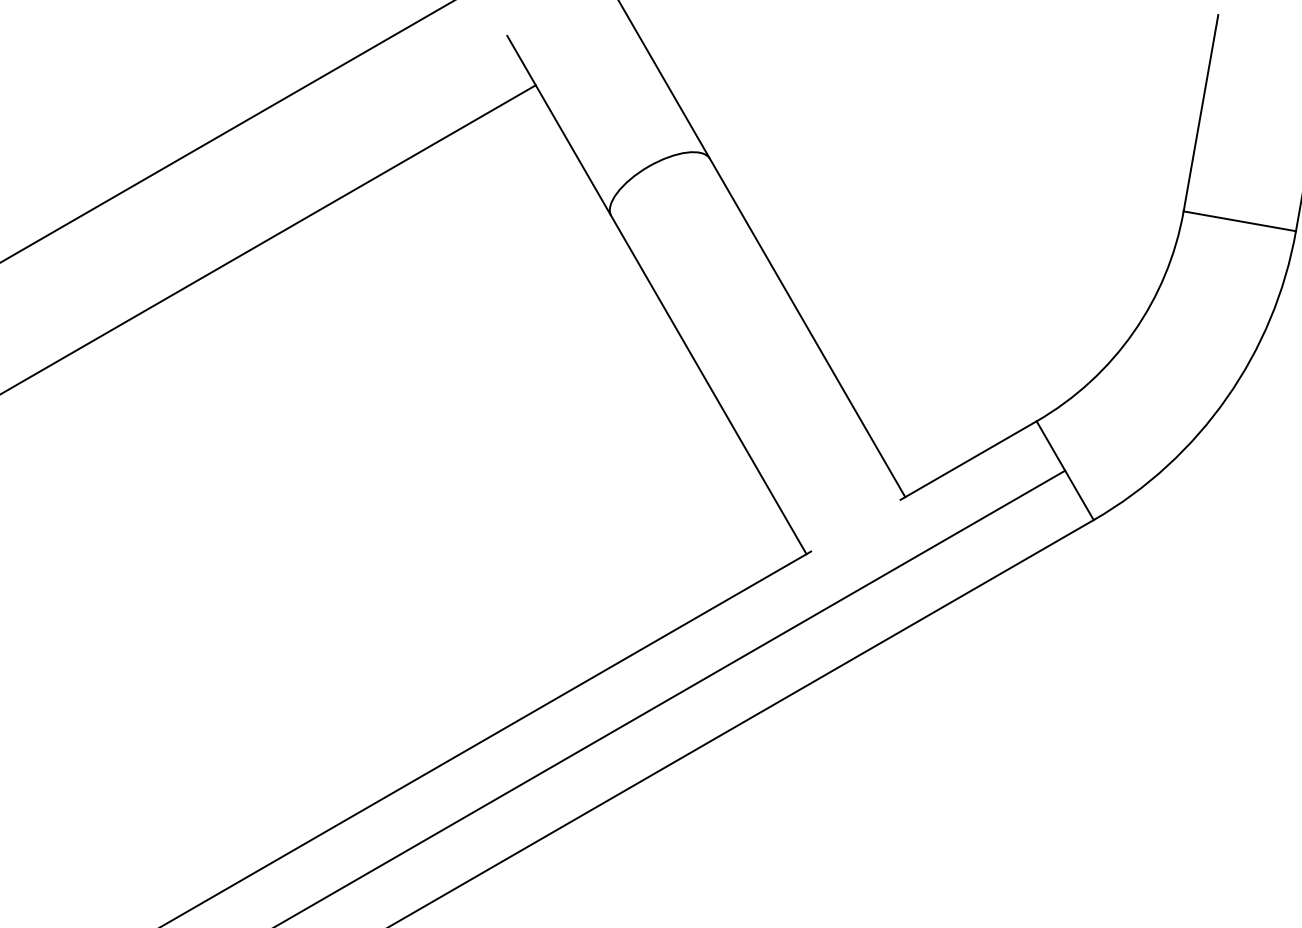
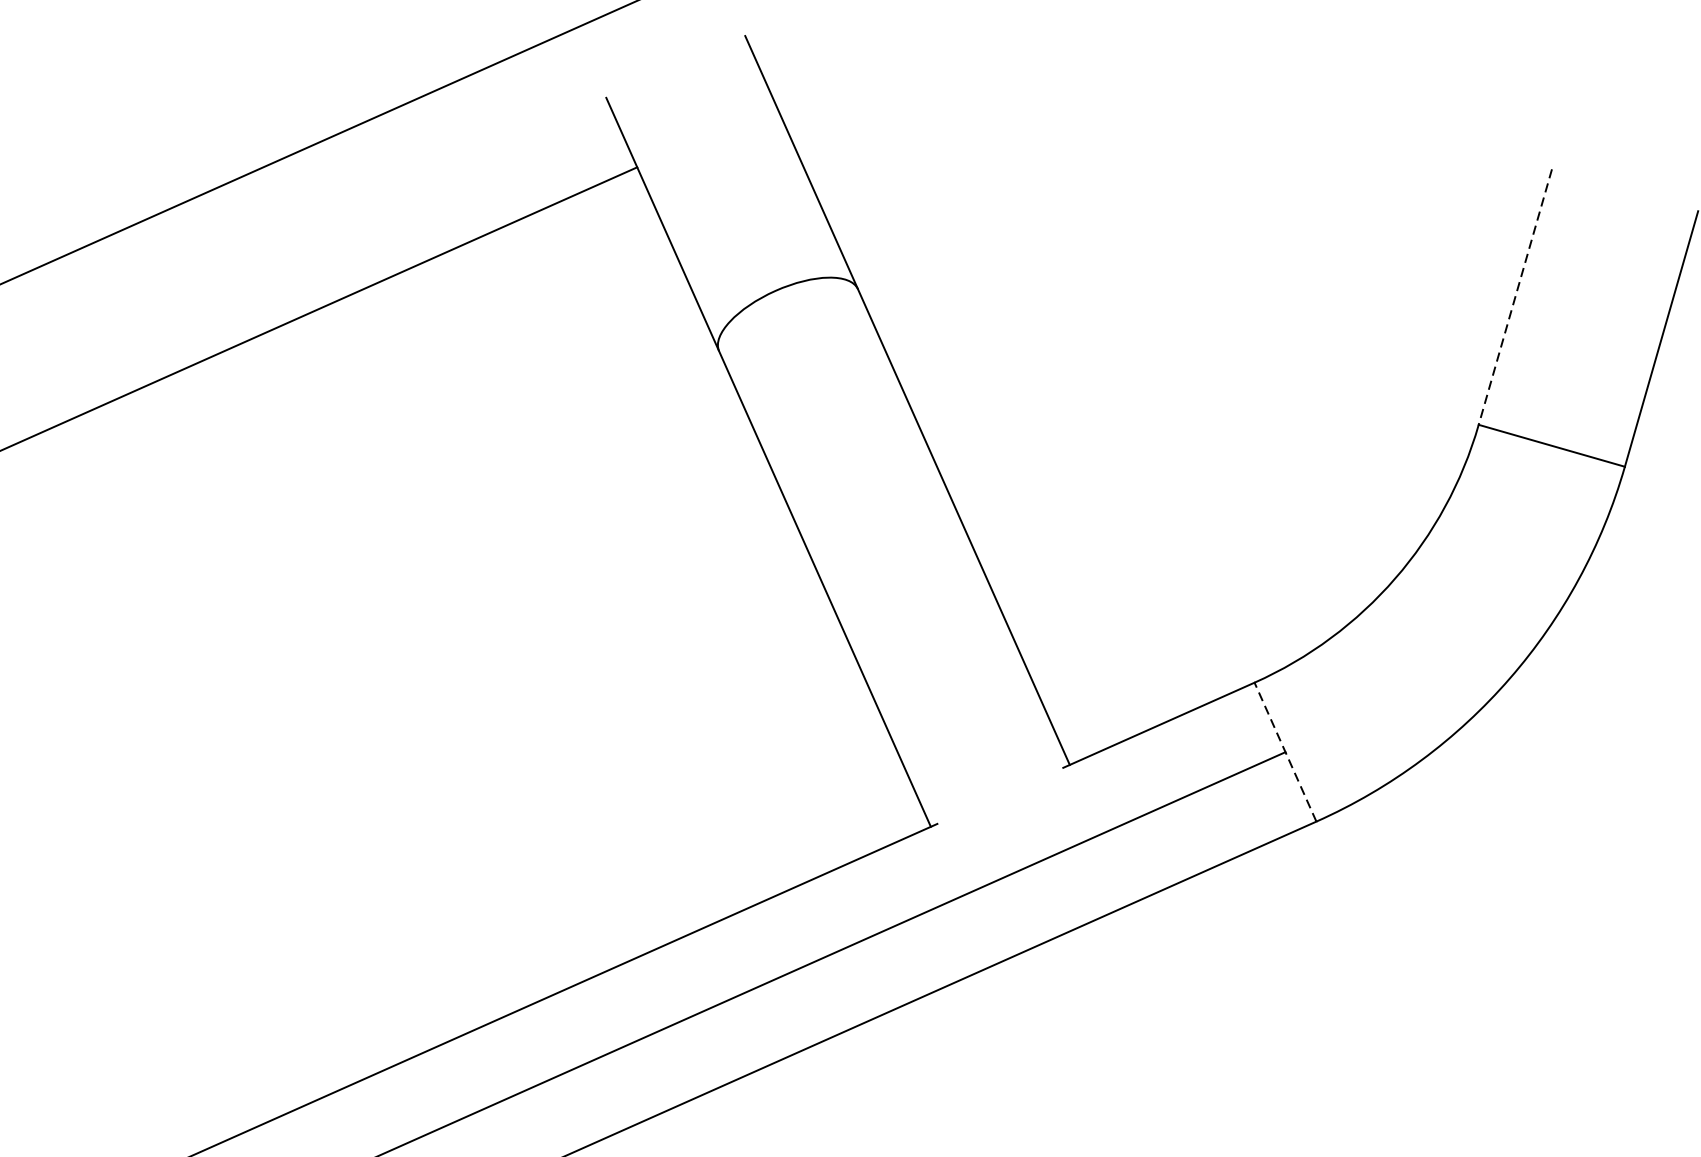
line: (1200, 113) -> (1514, 297), solid -> dashed
line: (1064, 470) -> (1284, 751), solid -> dashed

